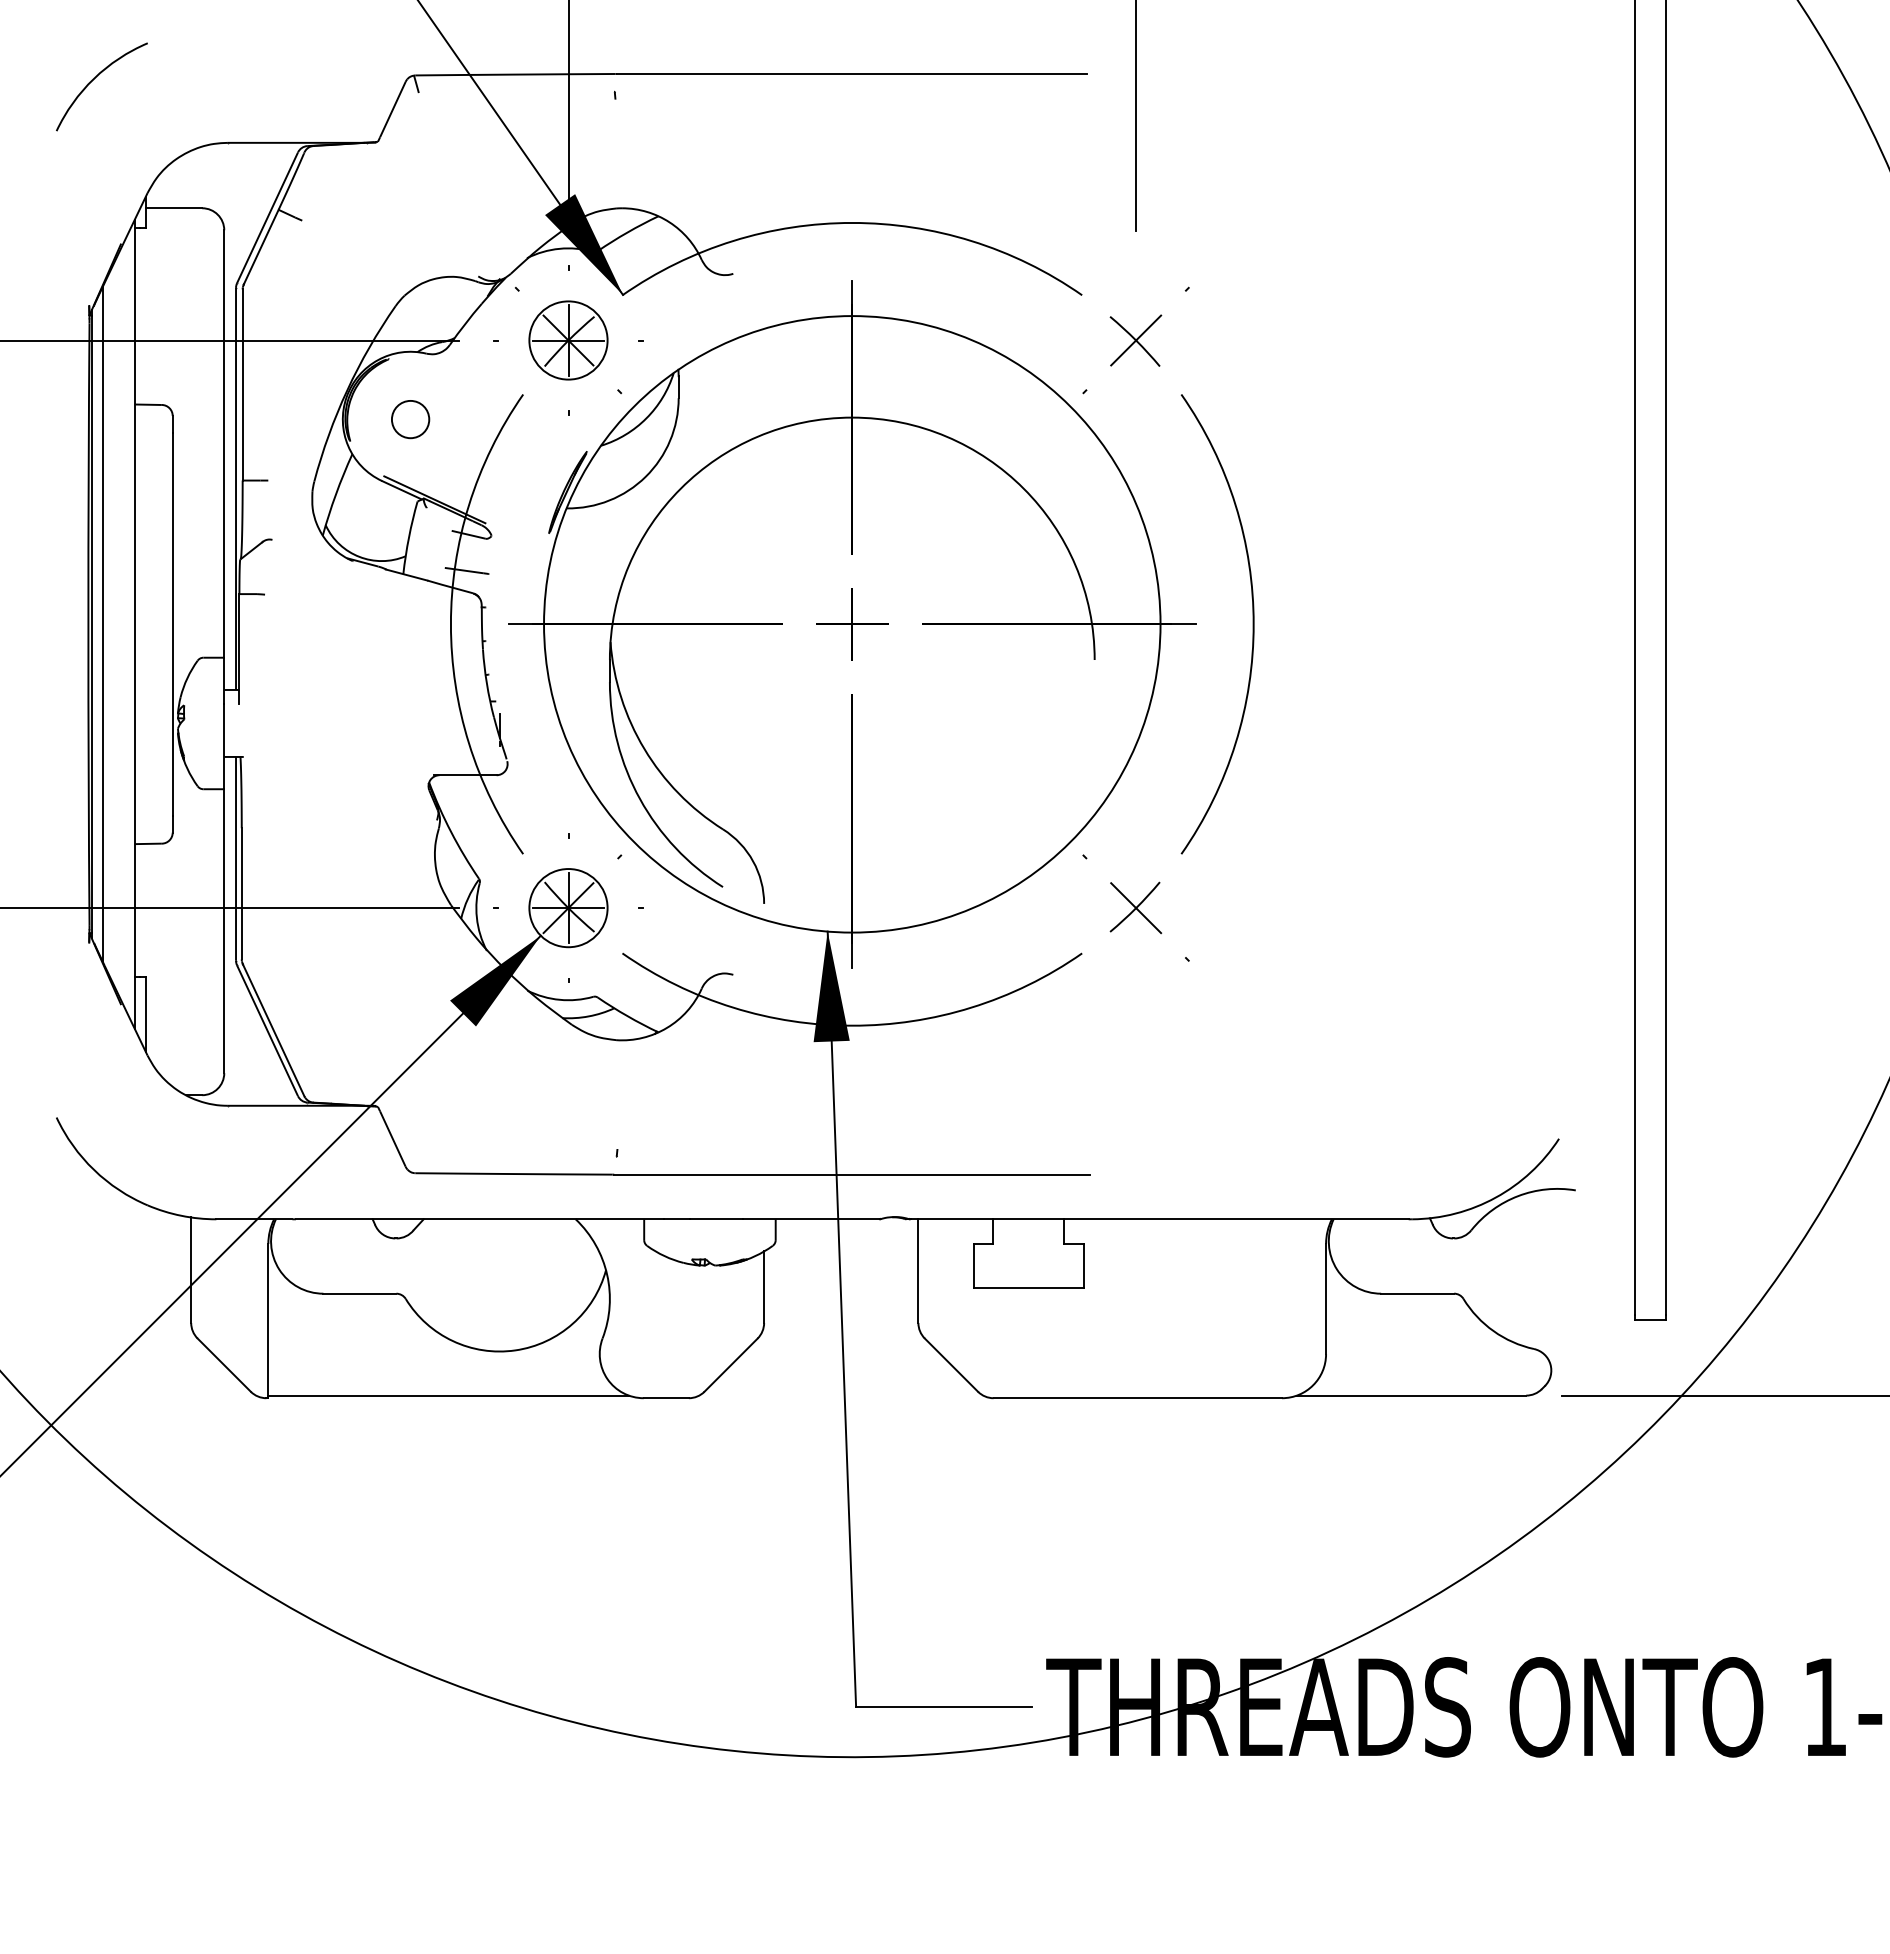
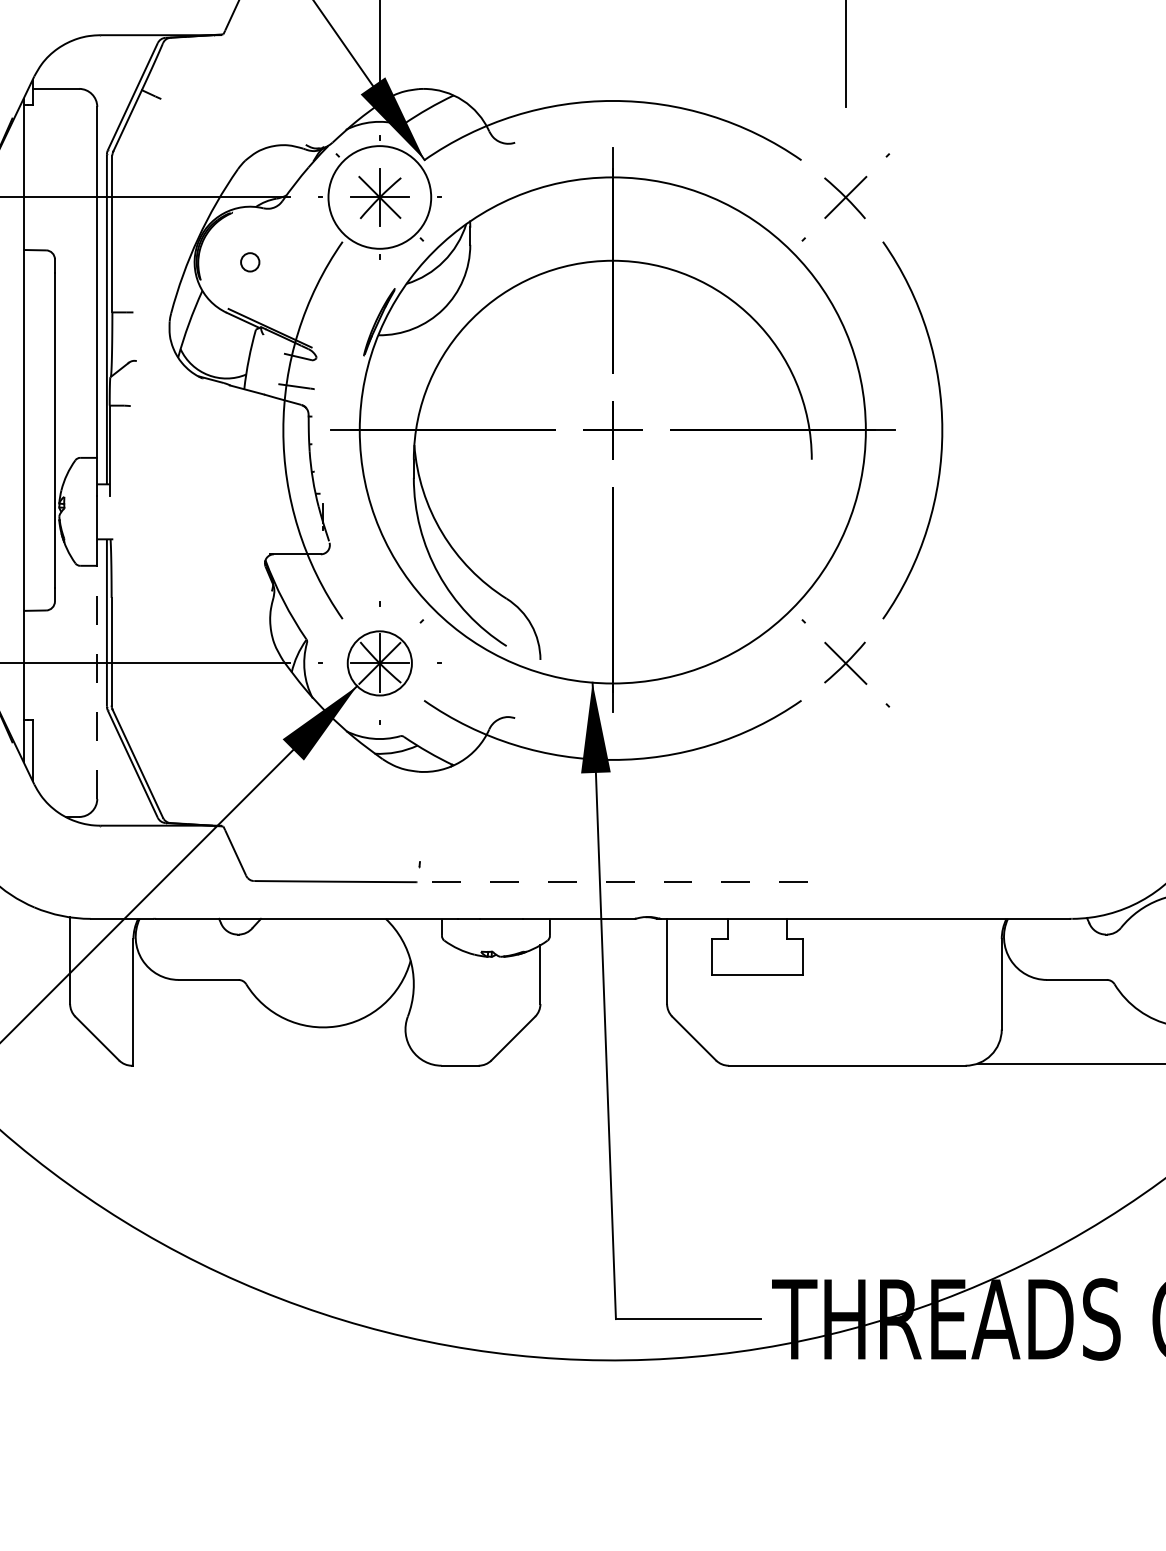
circle: (568, 340) -> (379, 197), size x1.6
circle: (410, 419) -> (250, 262), size x0.6
line: (224, 931) -> (97, 682), solid -> dashed
line: (851, 1174) -> (612, 882), solid -> dashed
line: (448, 1395) -> (281, 1063), removed

